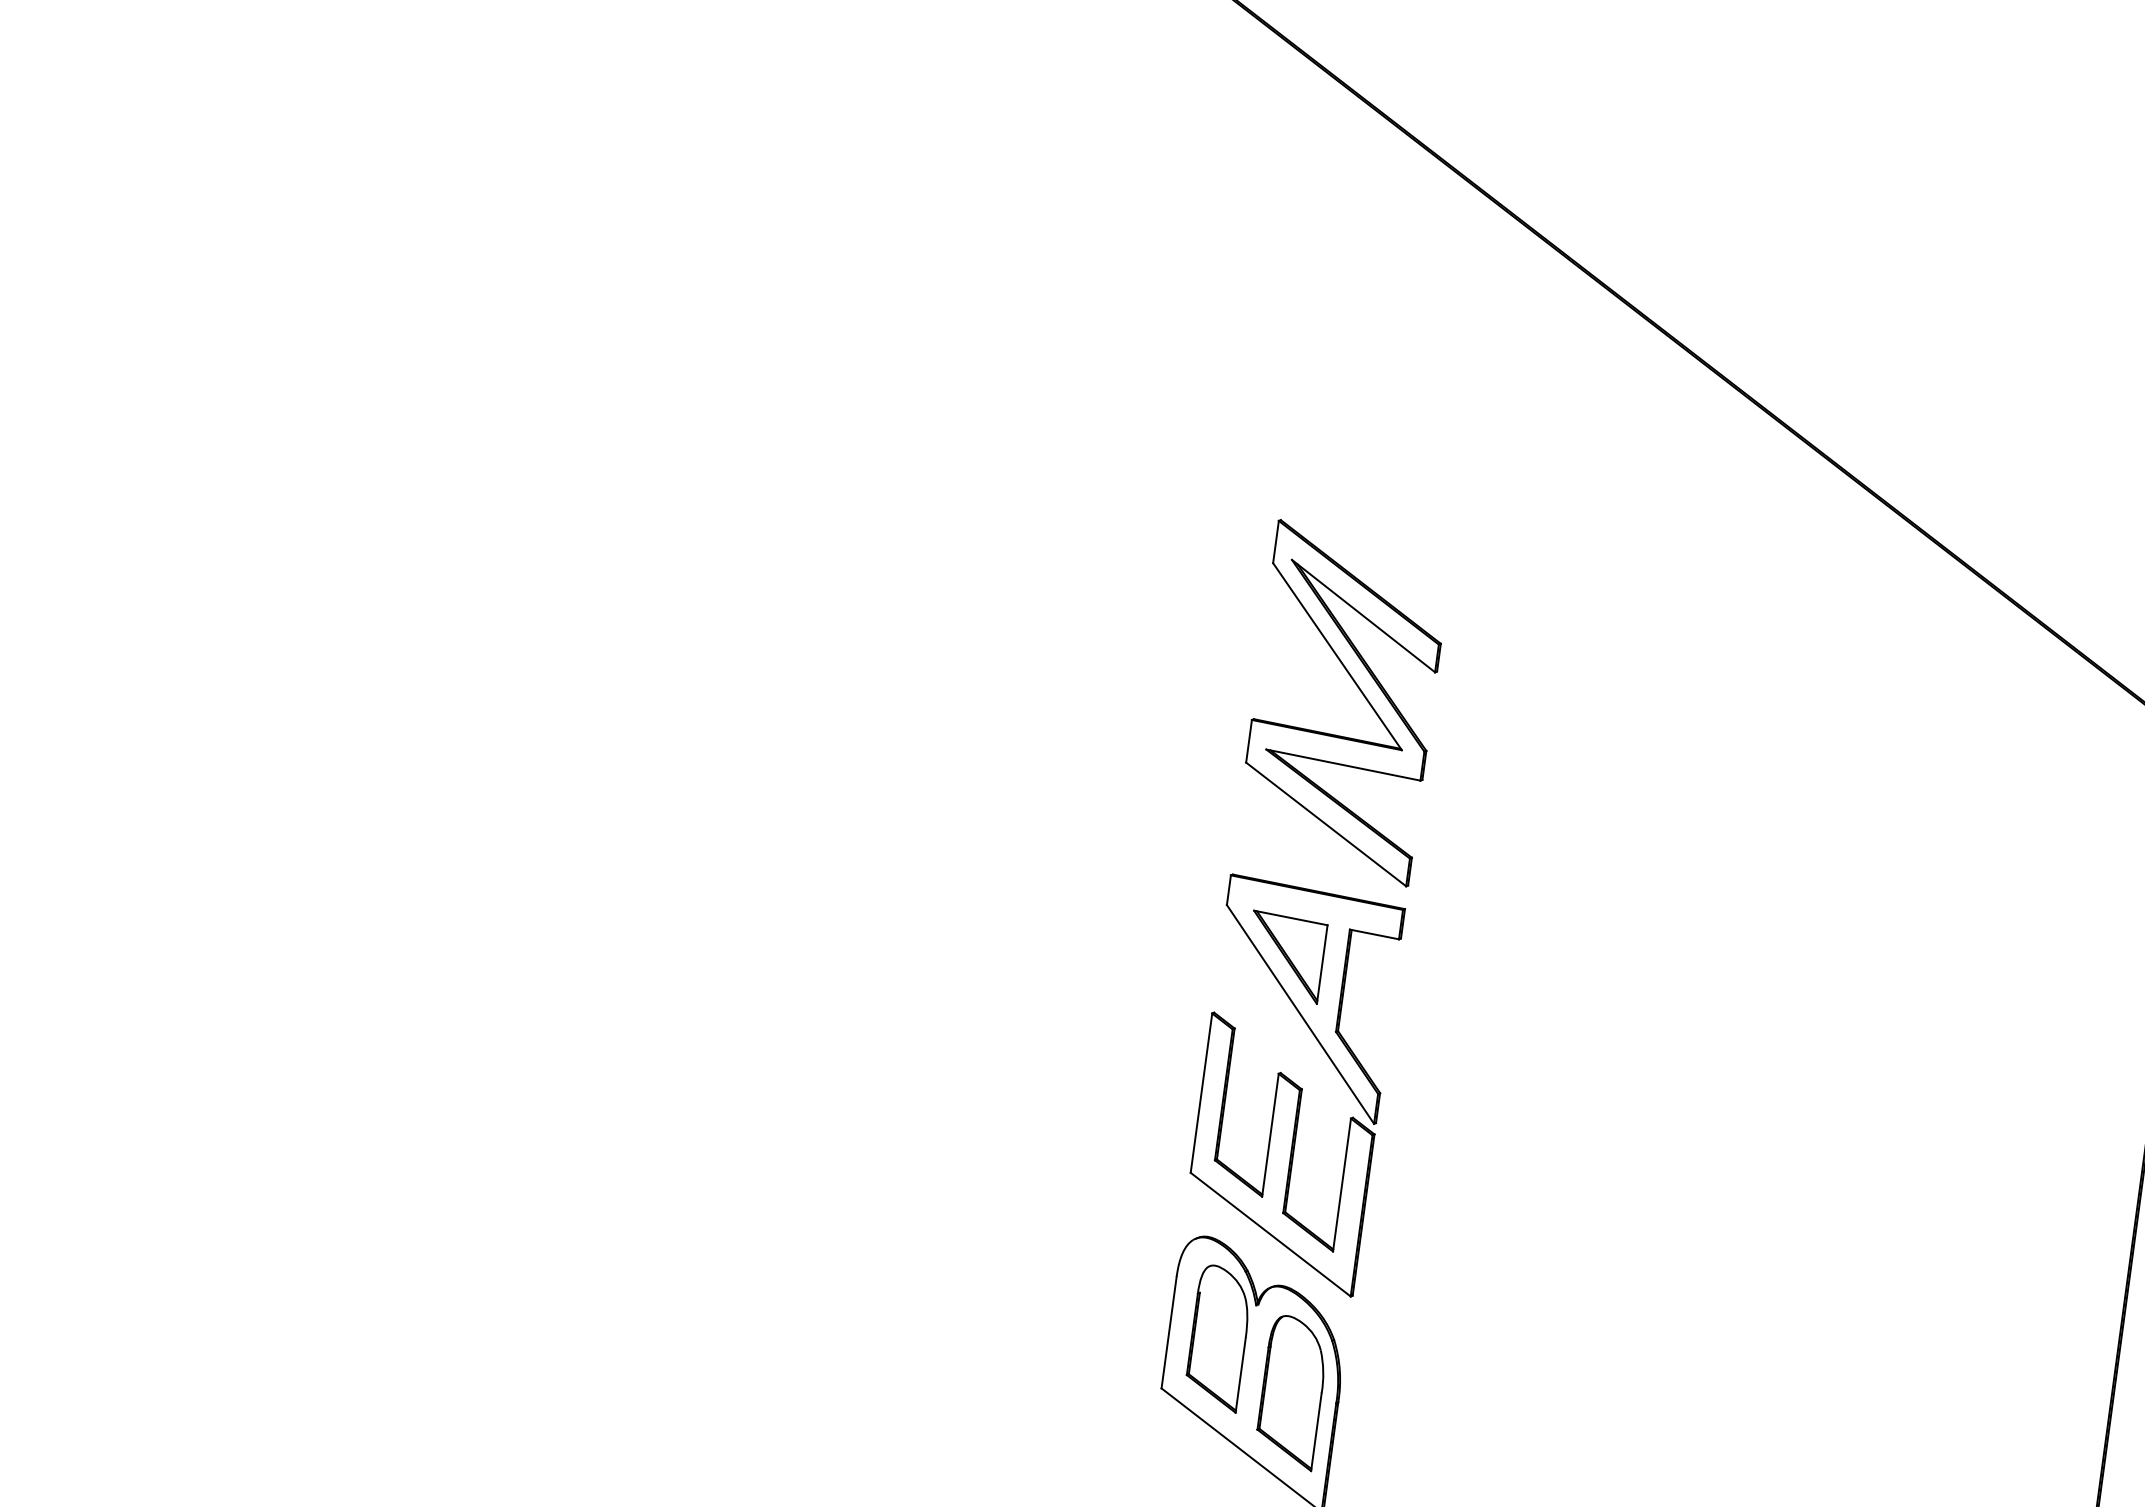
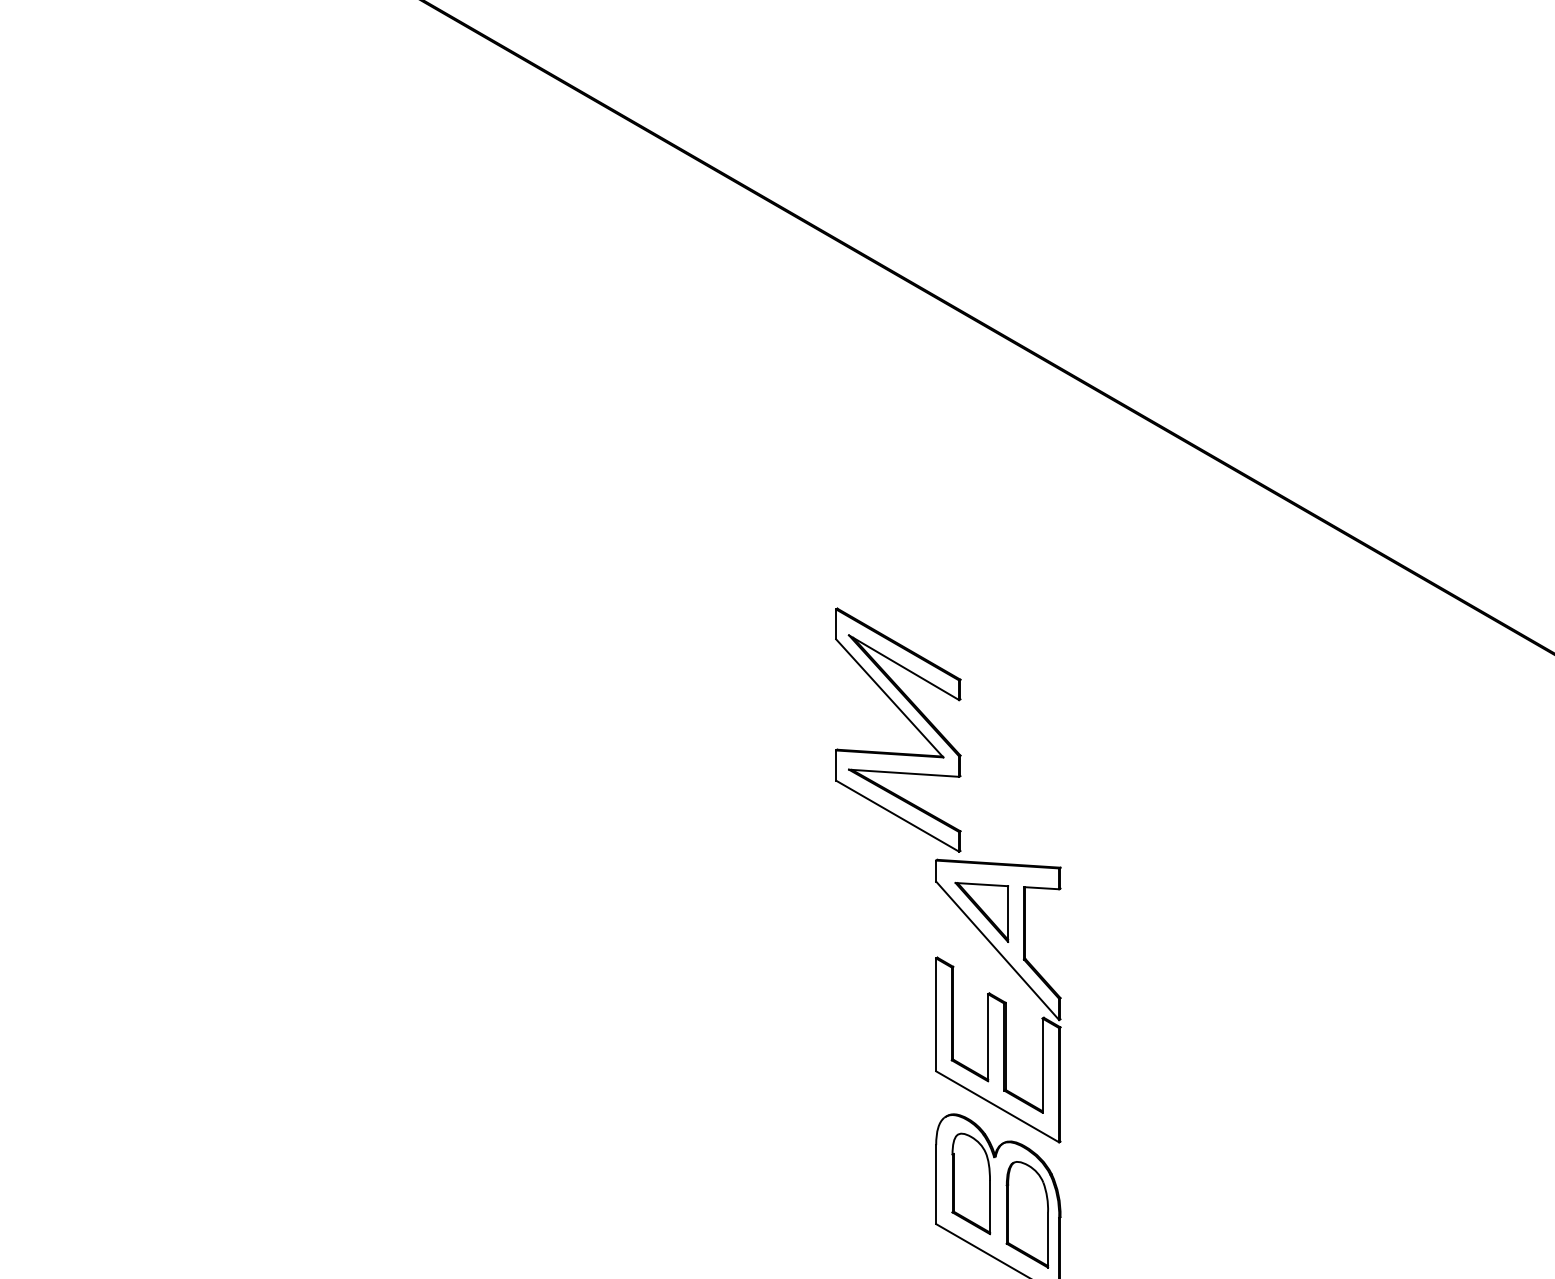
part: (1358, 689) -> (907, 719), moved

